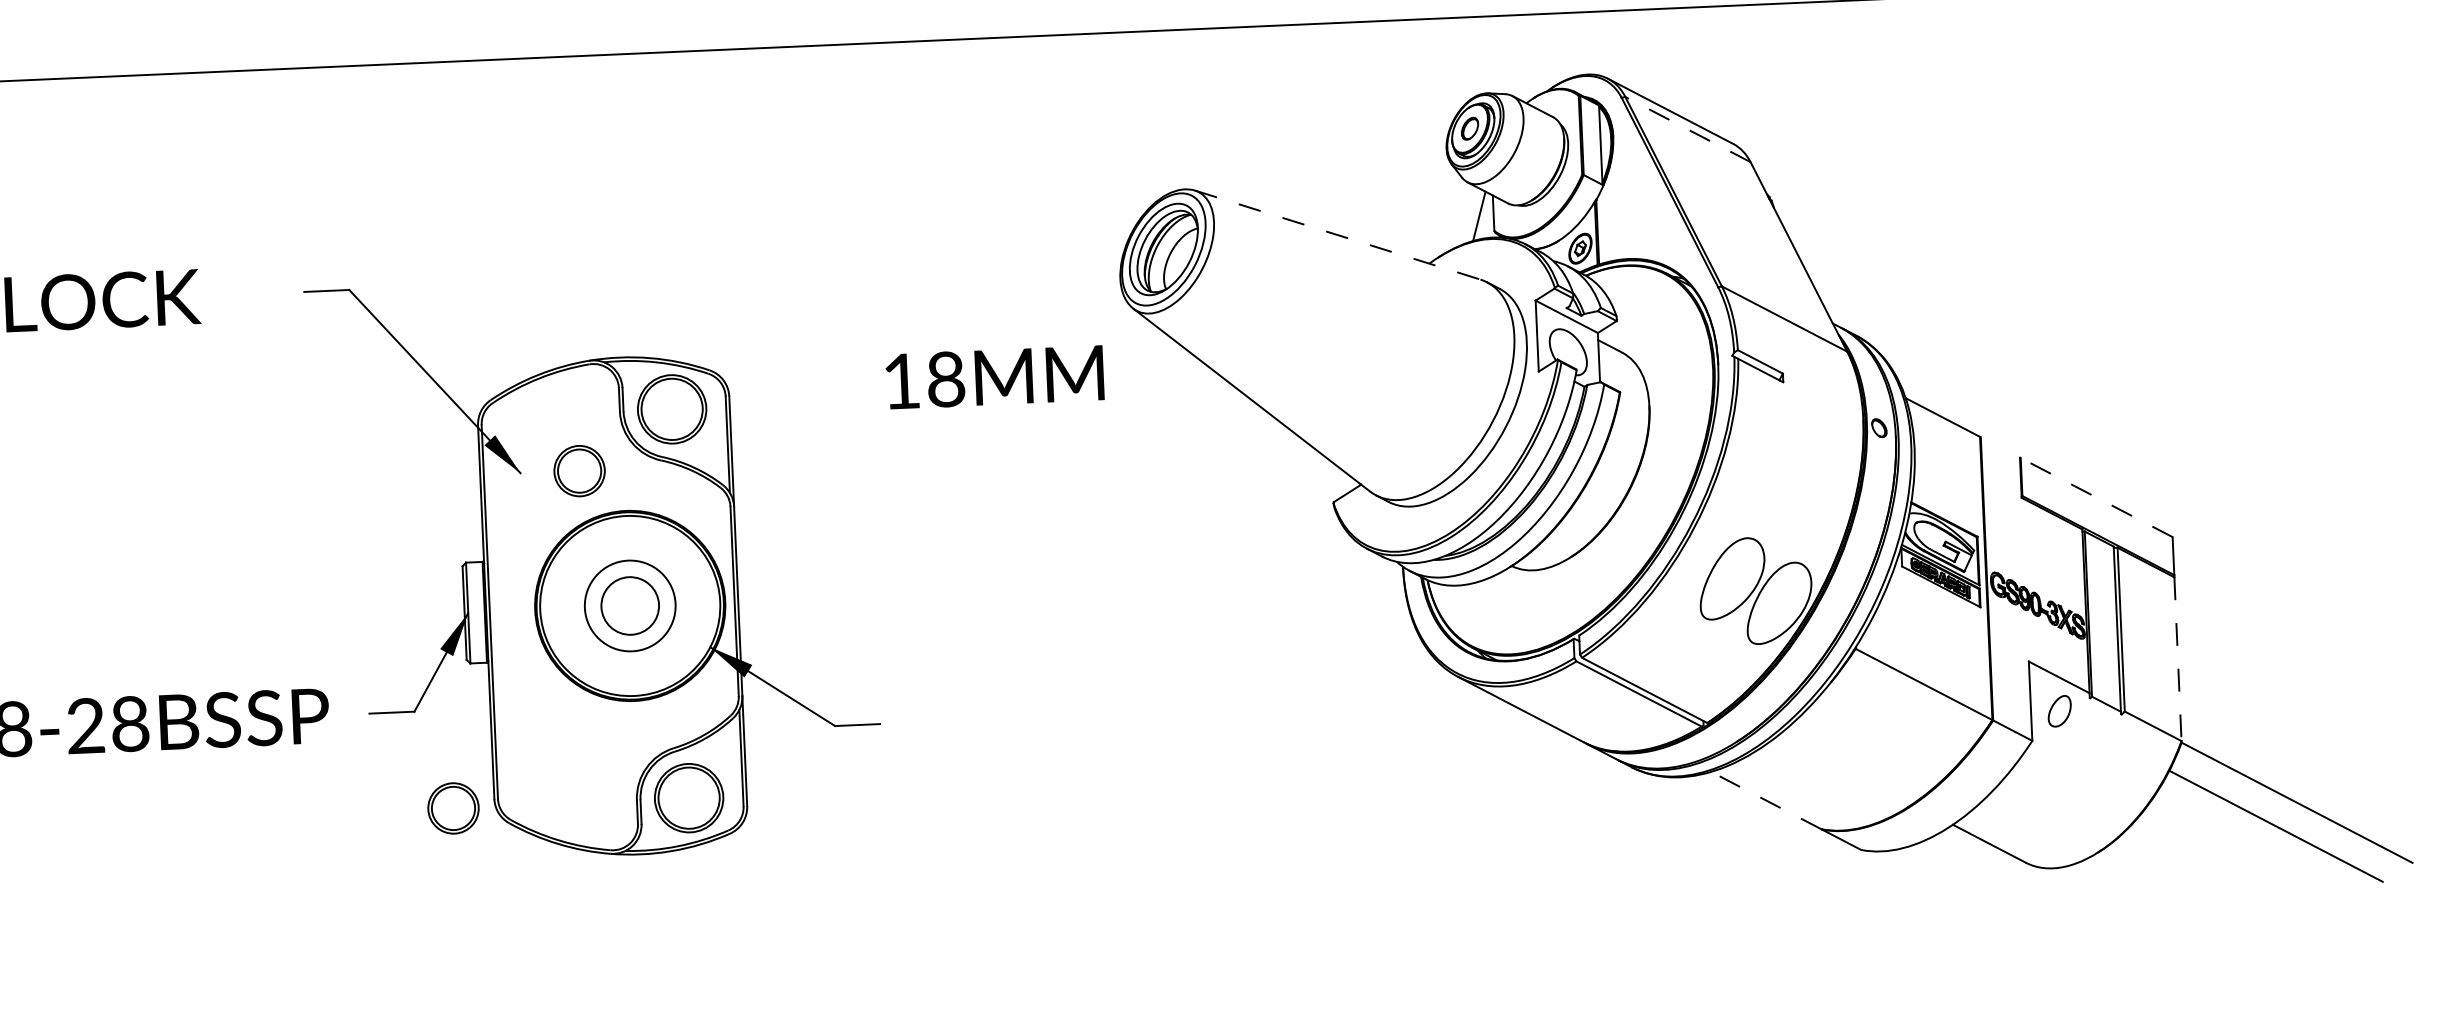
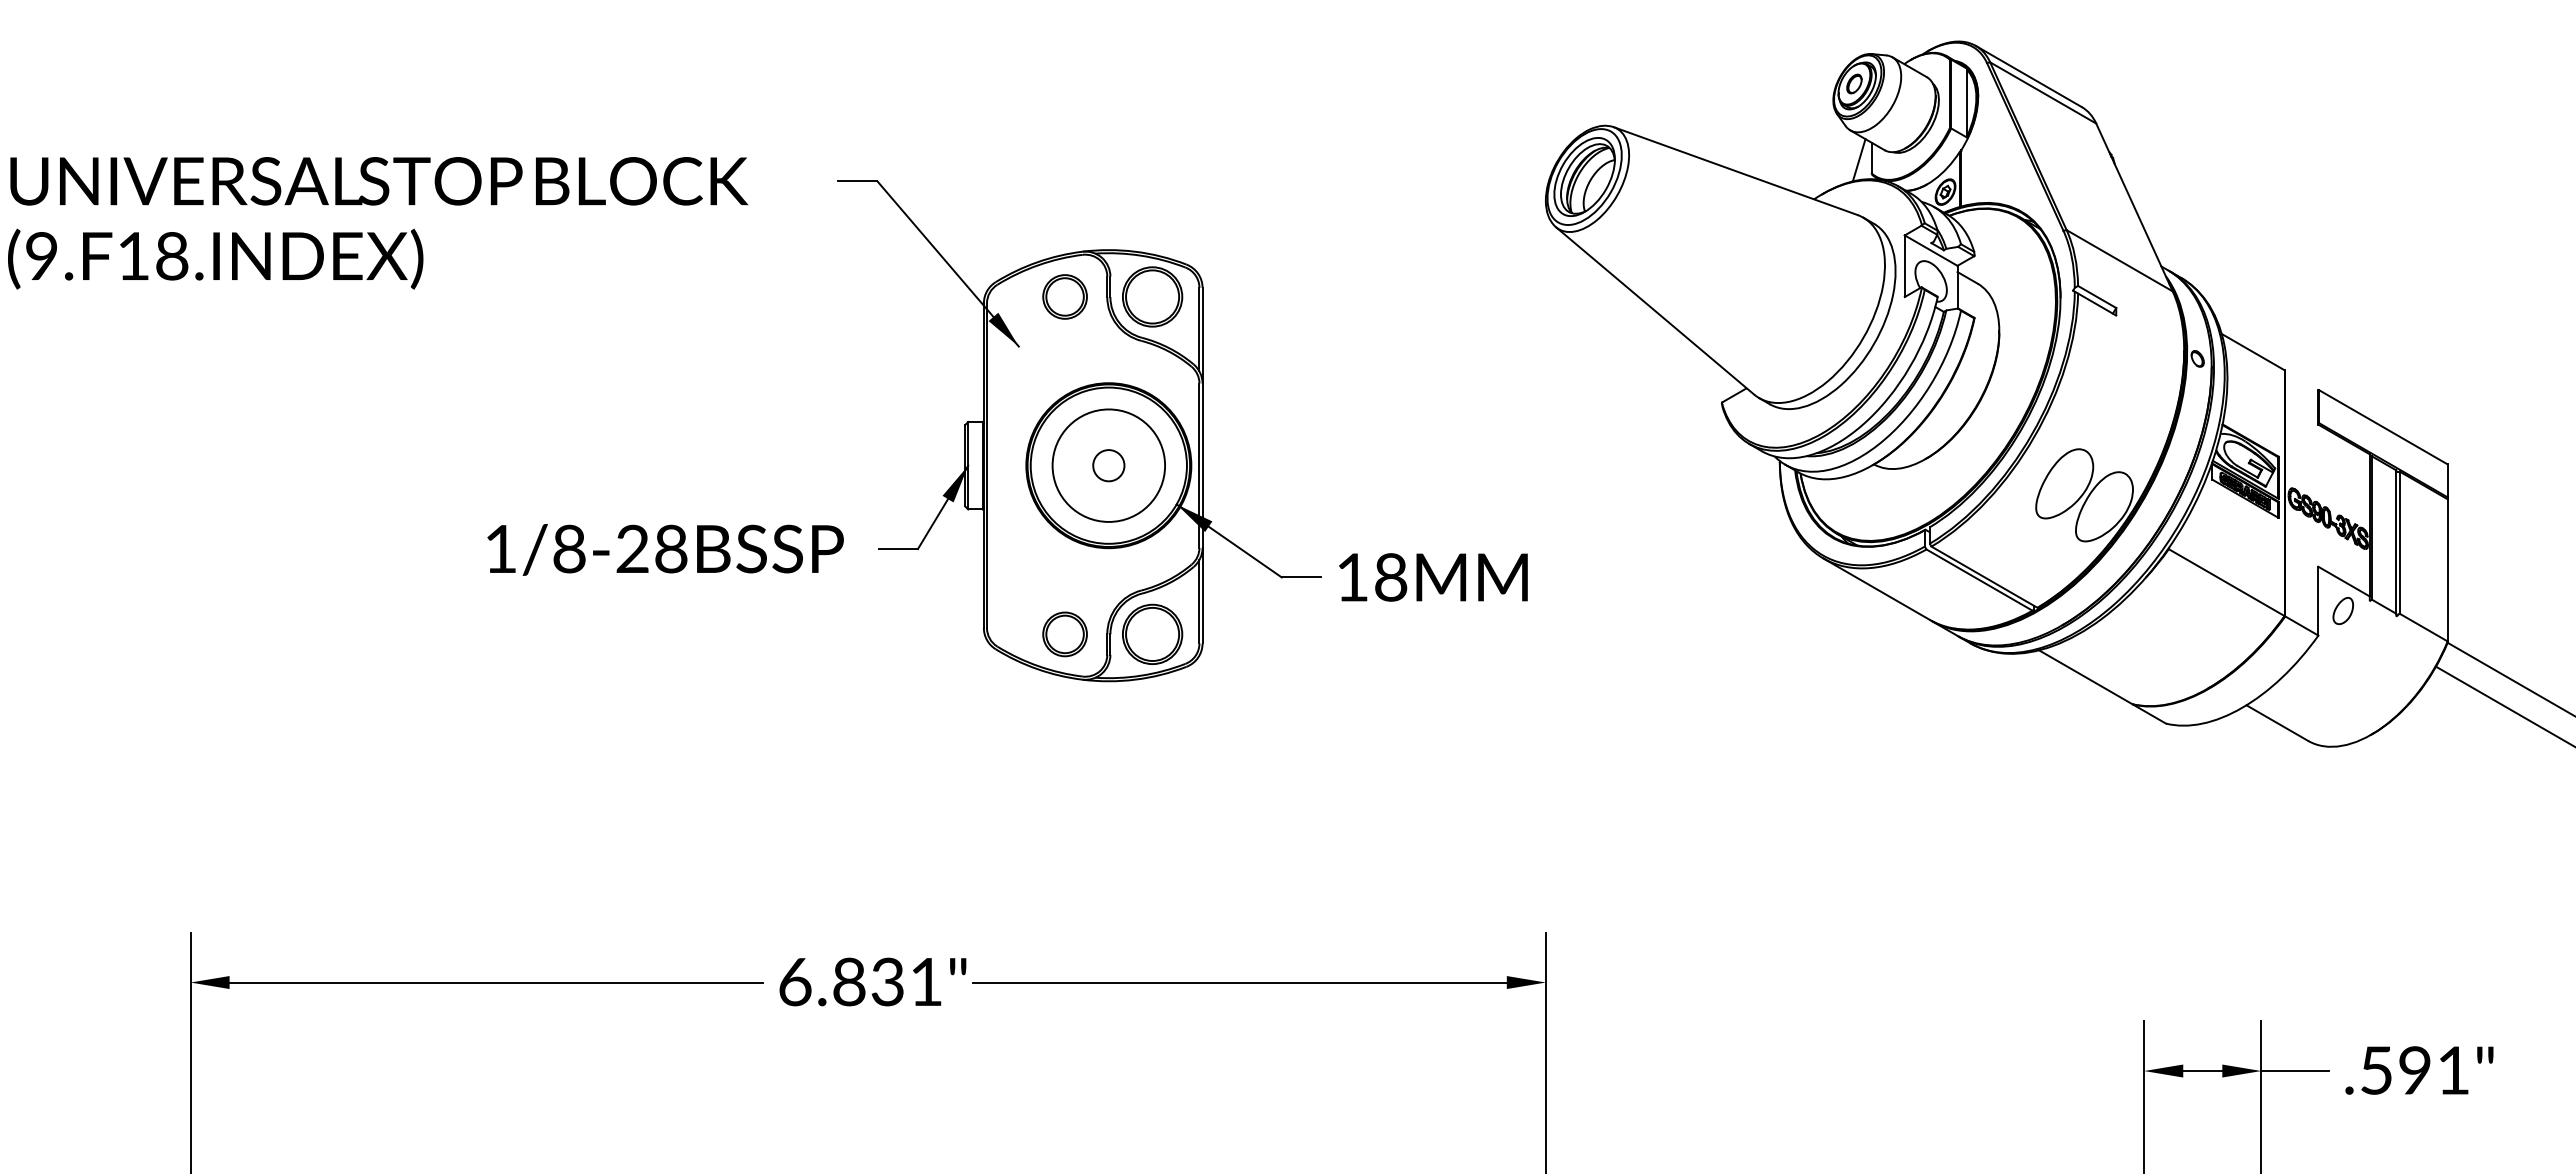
line: (1687, 129) -> (2042, 92), dashed -> solid
line: (1337, 235) -> (1735, 171), dashed -> solid
text: (995, 377) -> (1433, 577), moved
part: (578, 470) -> (1064, 296), moved
line: (2095, 497) -> (2382, 427), dashed -> solid
circle: (629, 605) -> (1108, 465), size x0.62
circle: (629, 605) -> (1108, 465), size x1.43
line: (2177, 659) -> (2447, 570), dashed -> solid
line: (1766, 800) -> (2085, 677), dashed -> solid
part: (452, 808) -> (1064, 634), moved

